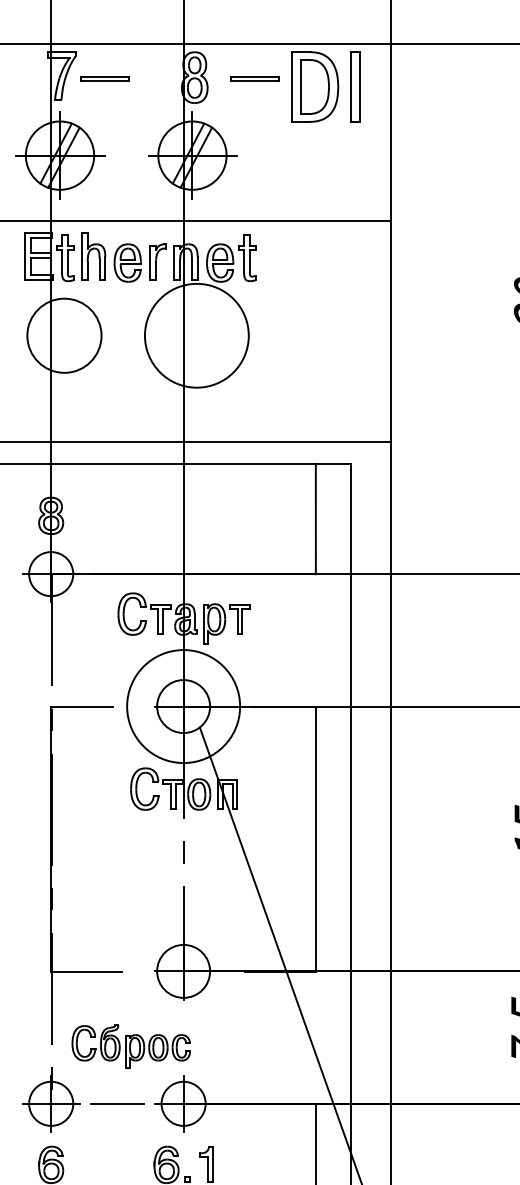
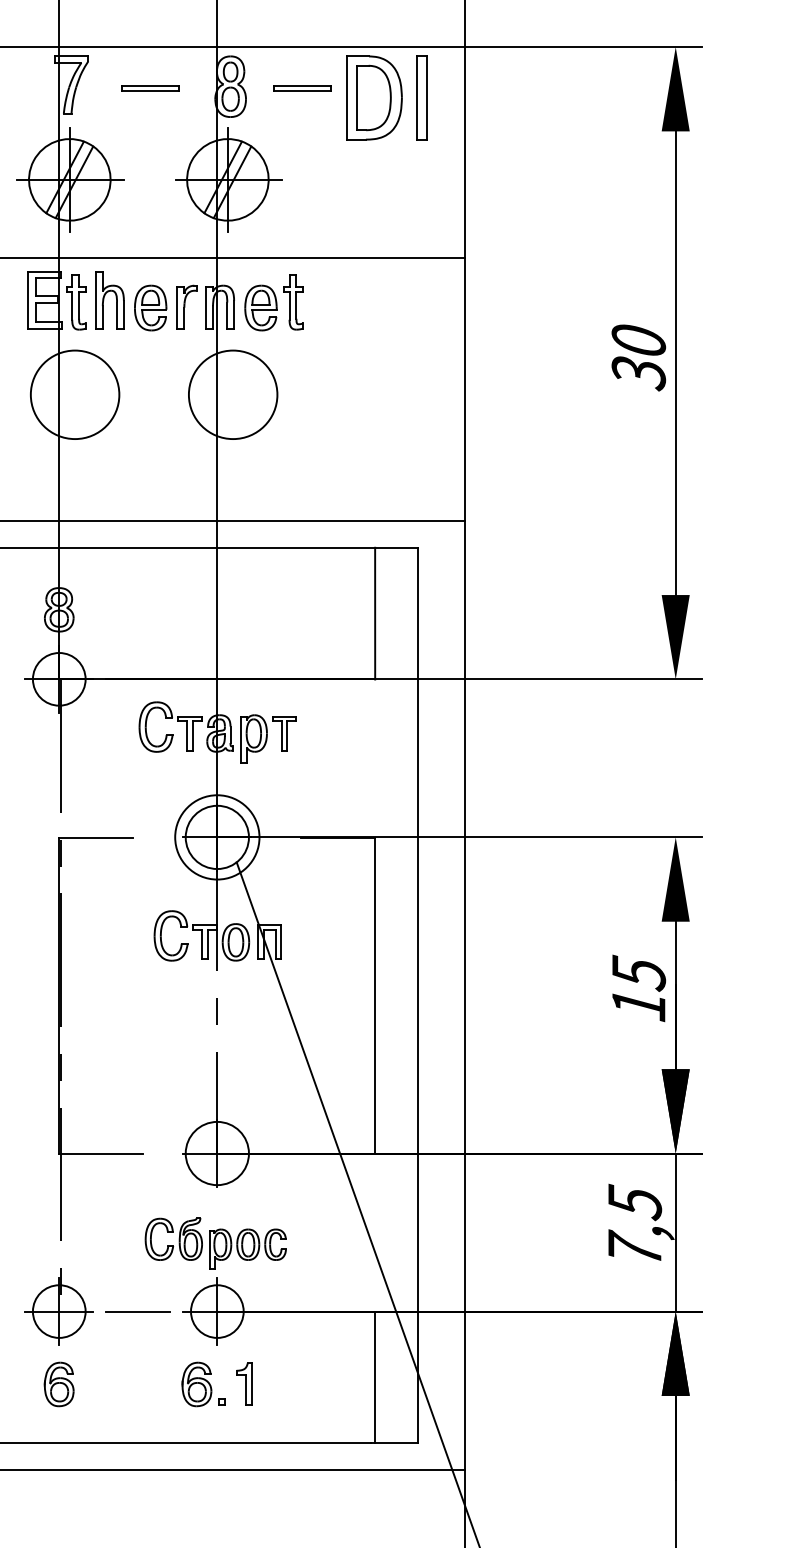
part: (105, 79) -> (150, 88), moved
circle: (196, 335) -> (232, 394), size x0.71
circle: (183, 706) -> (217, 837), size x0.62
part: (130, 1046) -> (215, 1243), moved

